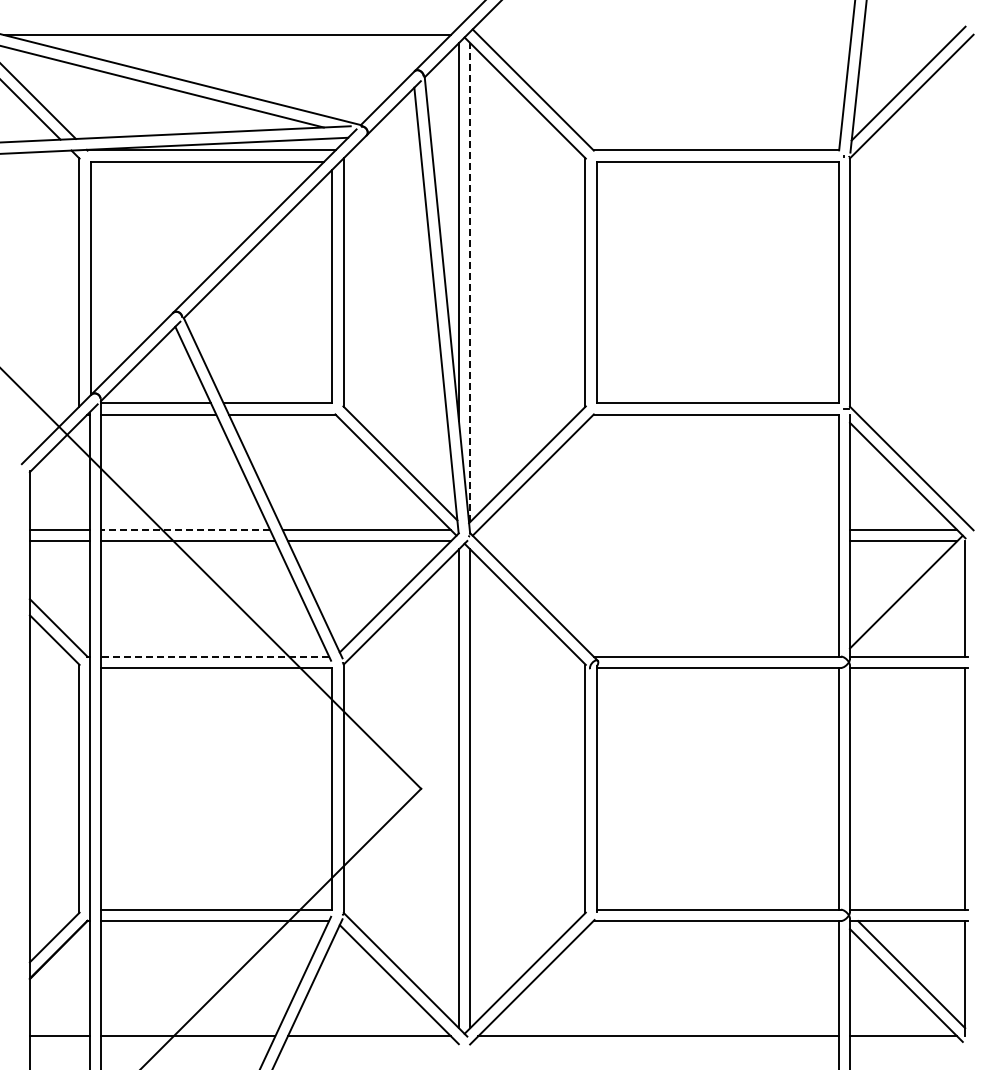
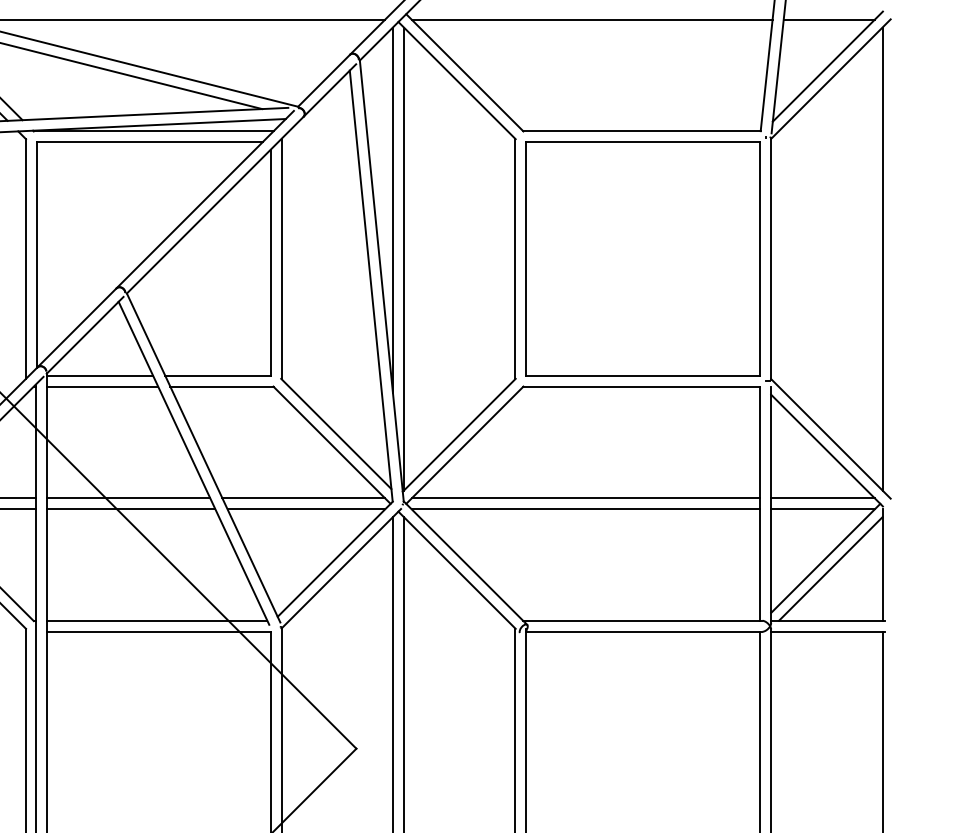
line: (664, 35) -> (591, 20), added
line: (909, 35) -> (828, 20), added
line: (470, 282) -> (404, 258), dashed -> solid
line: (965, 282) -> (882, 258), added
line: (185, 530) -> (128, 498), dashed -> solid
line: (658, 530) -> (585, 498), added
line: (658, 541) -> (585, 509), added
line: (911, 602) -> (830, 568), added
line: (214, 656) -> (156, 620), dashed -> solid

